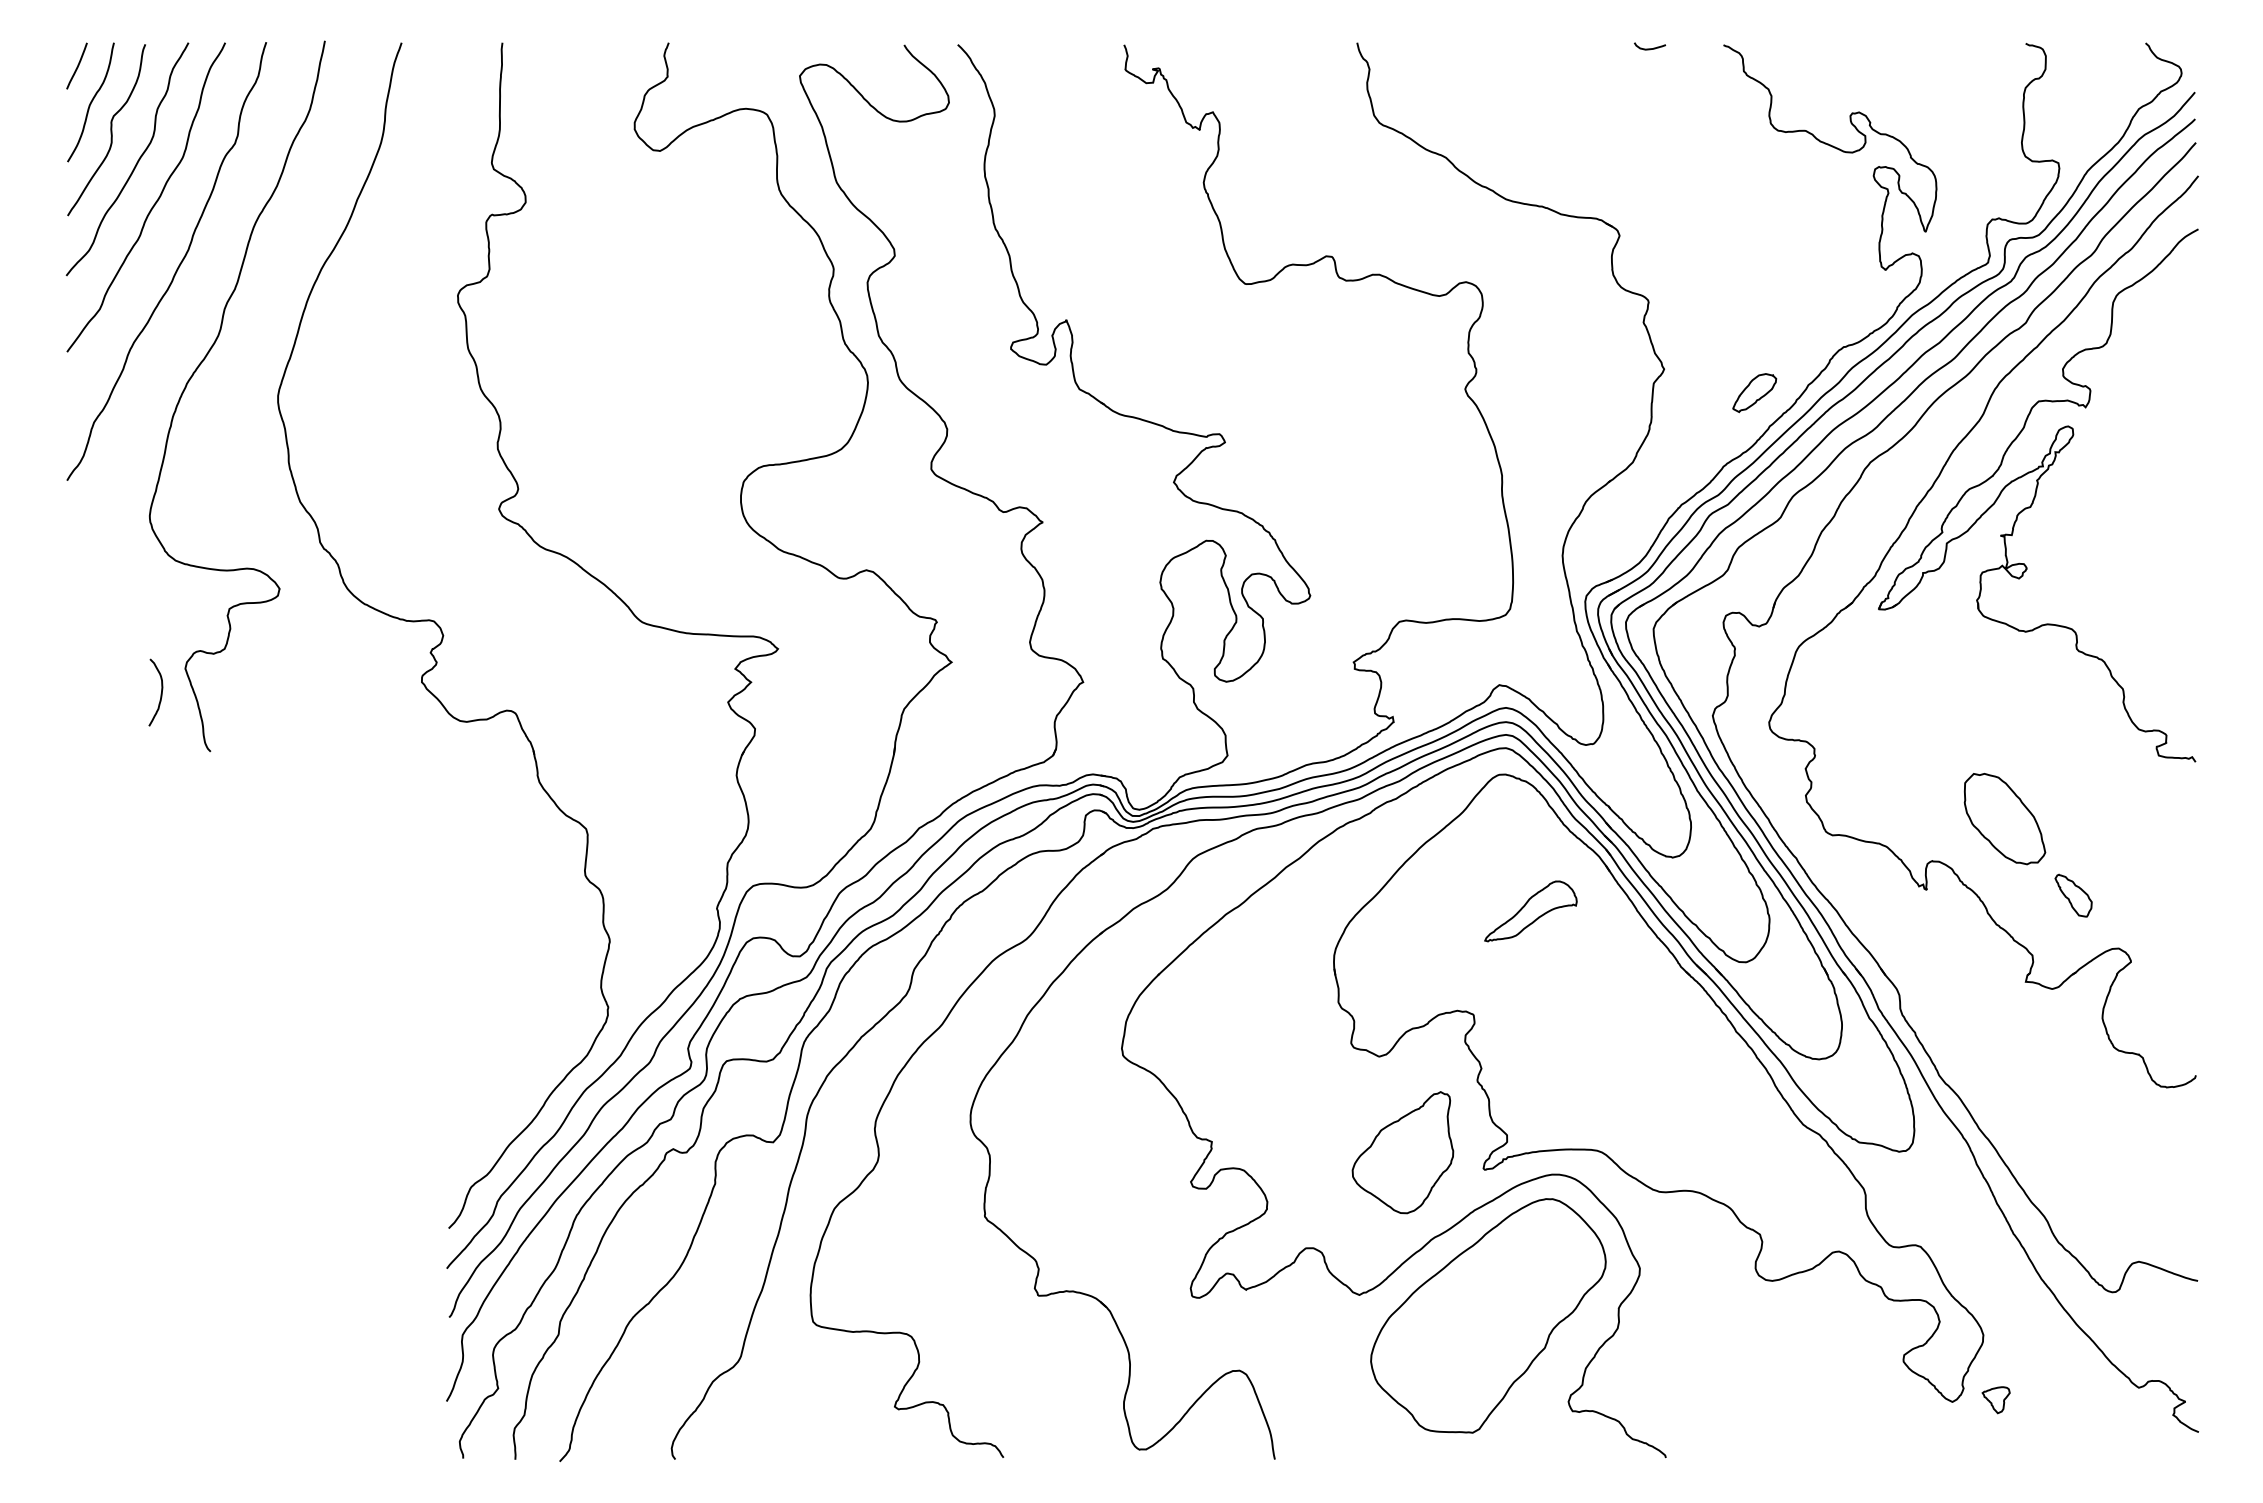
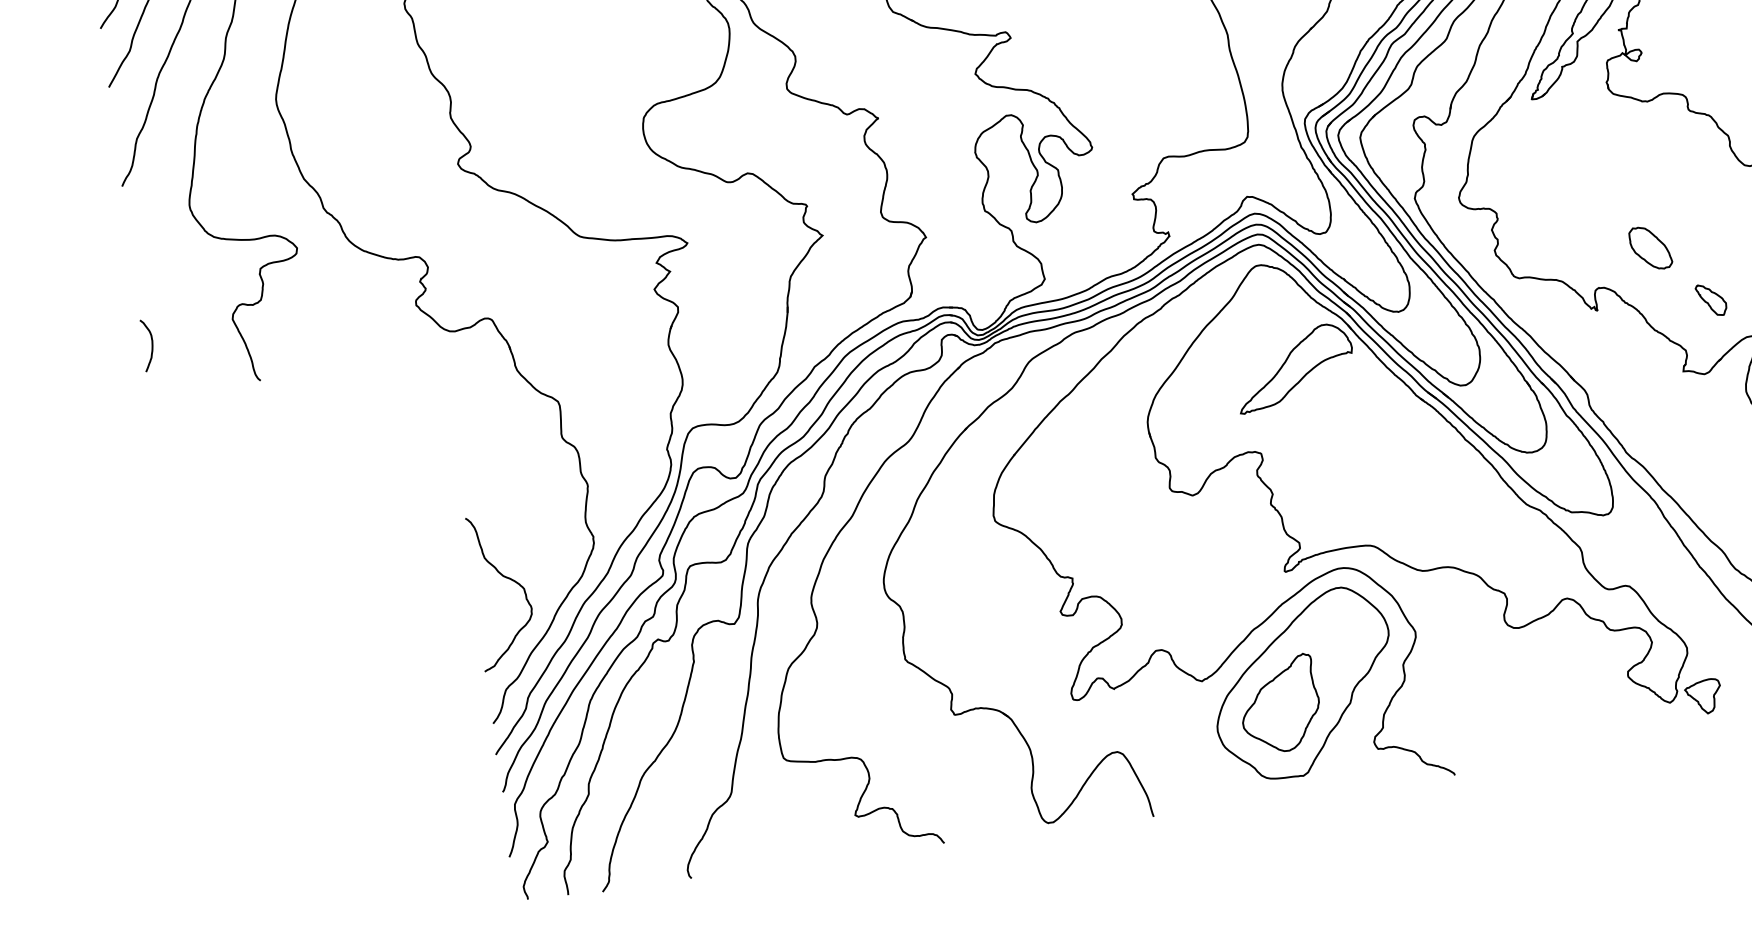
curve: (160, 693) -> (151, 345), moved
part: (2005, 819) -> (1651, 248), size x0.62
part: (1530, 911) -> (1294, 368), size x1.67
curve: (490, 1045) -> (506, 578), added
part: (1402, 1152) -> (1279, 704), moved
part: (1995, 1399) -> (1702, 696), size x1.67

